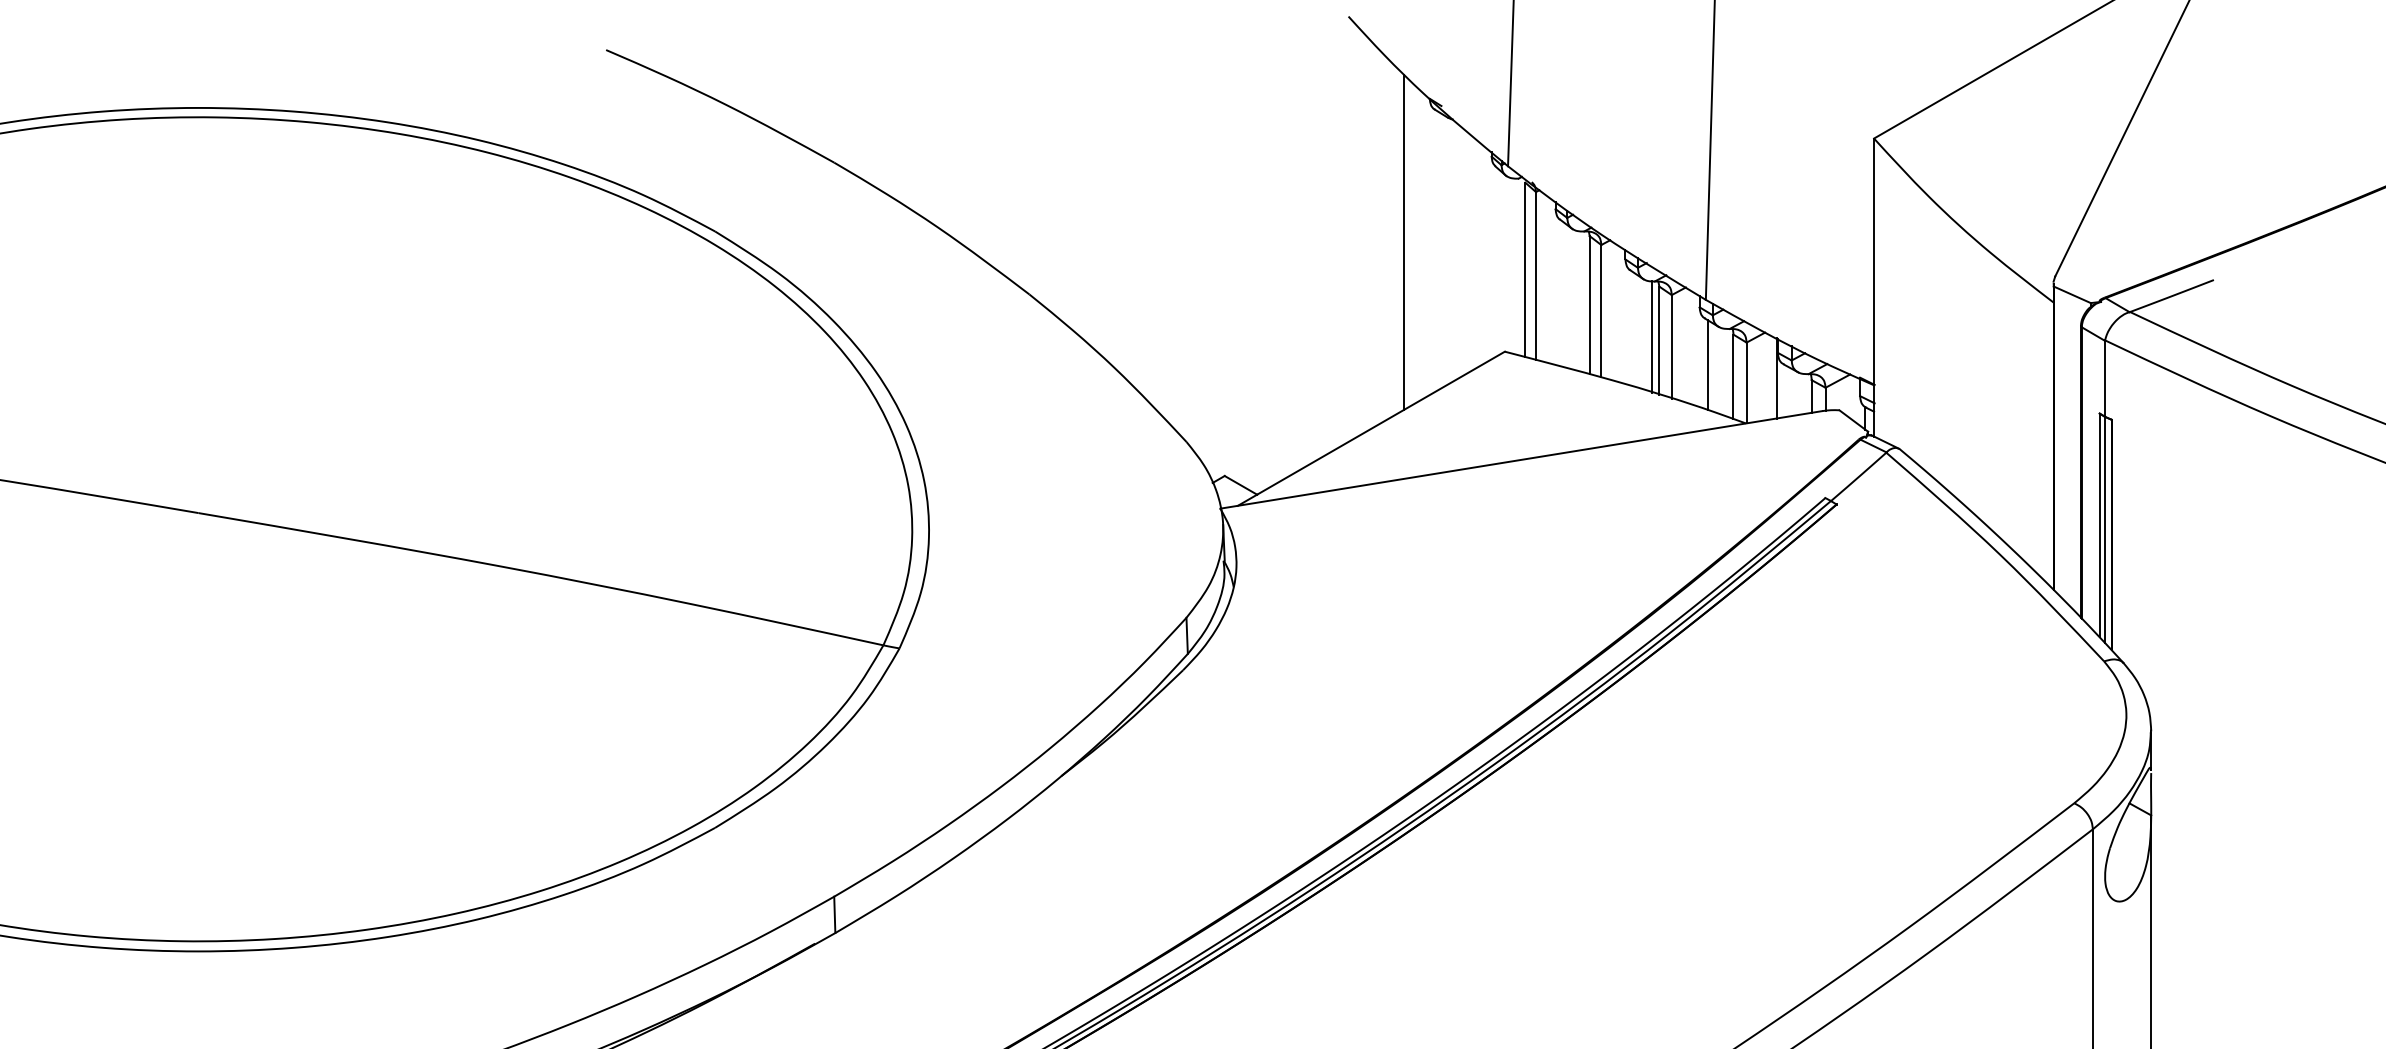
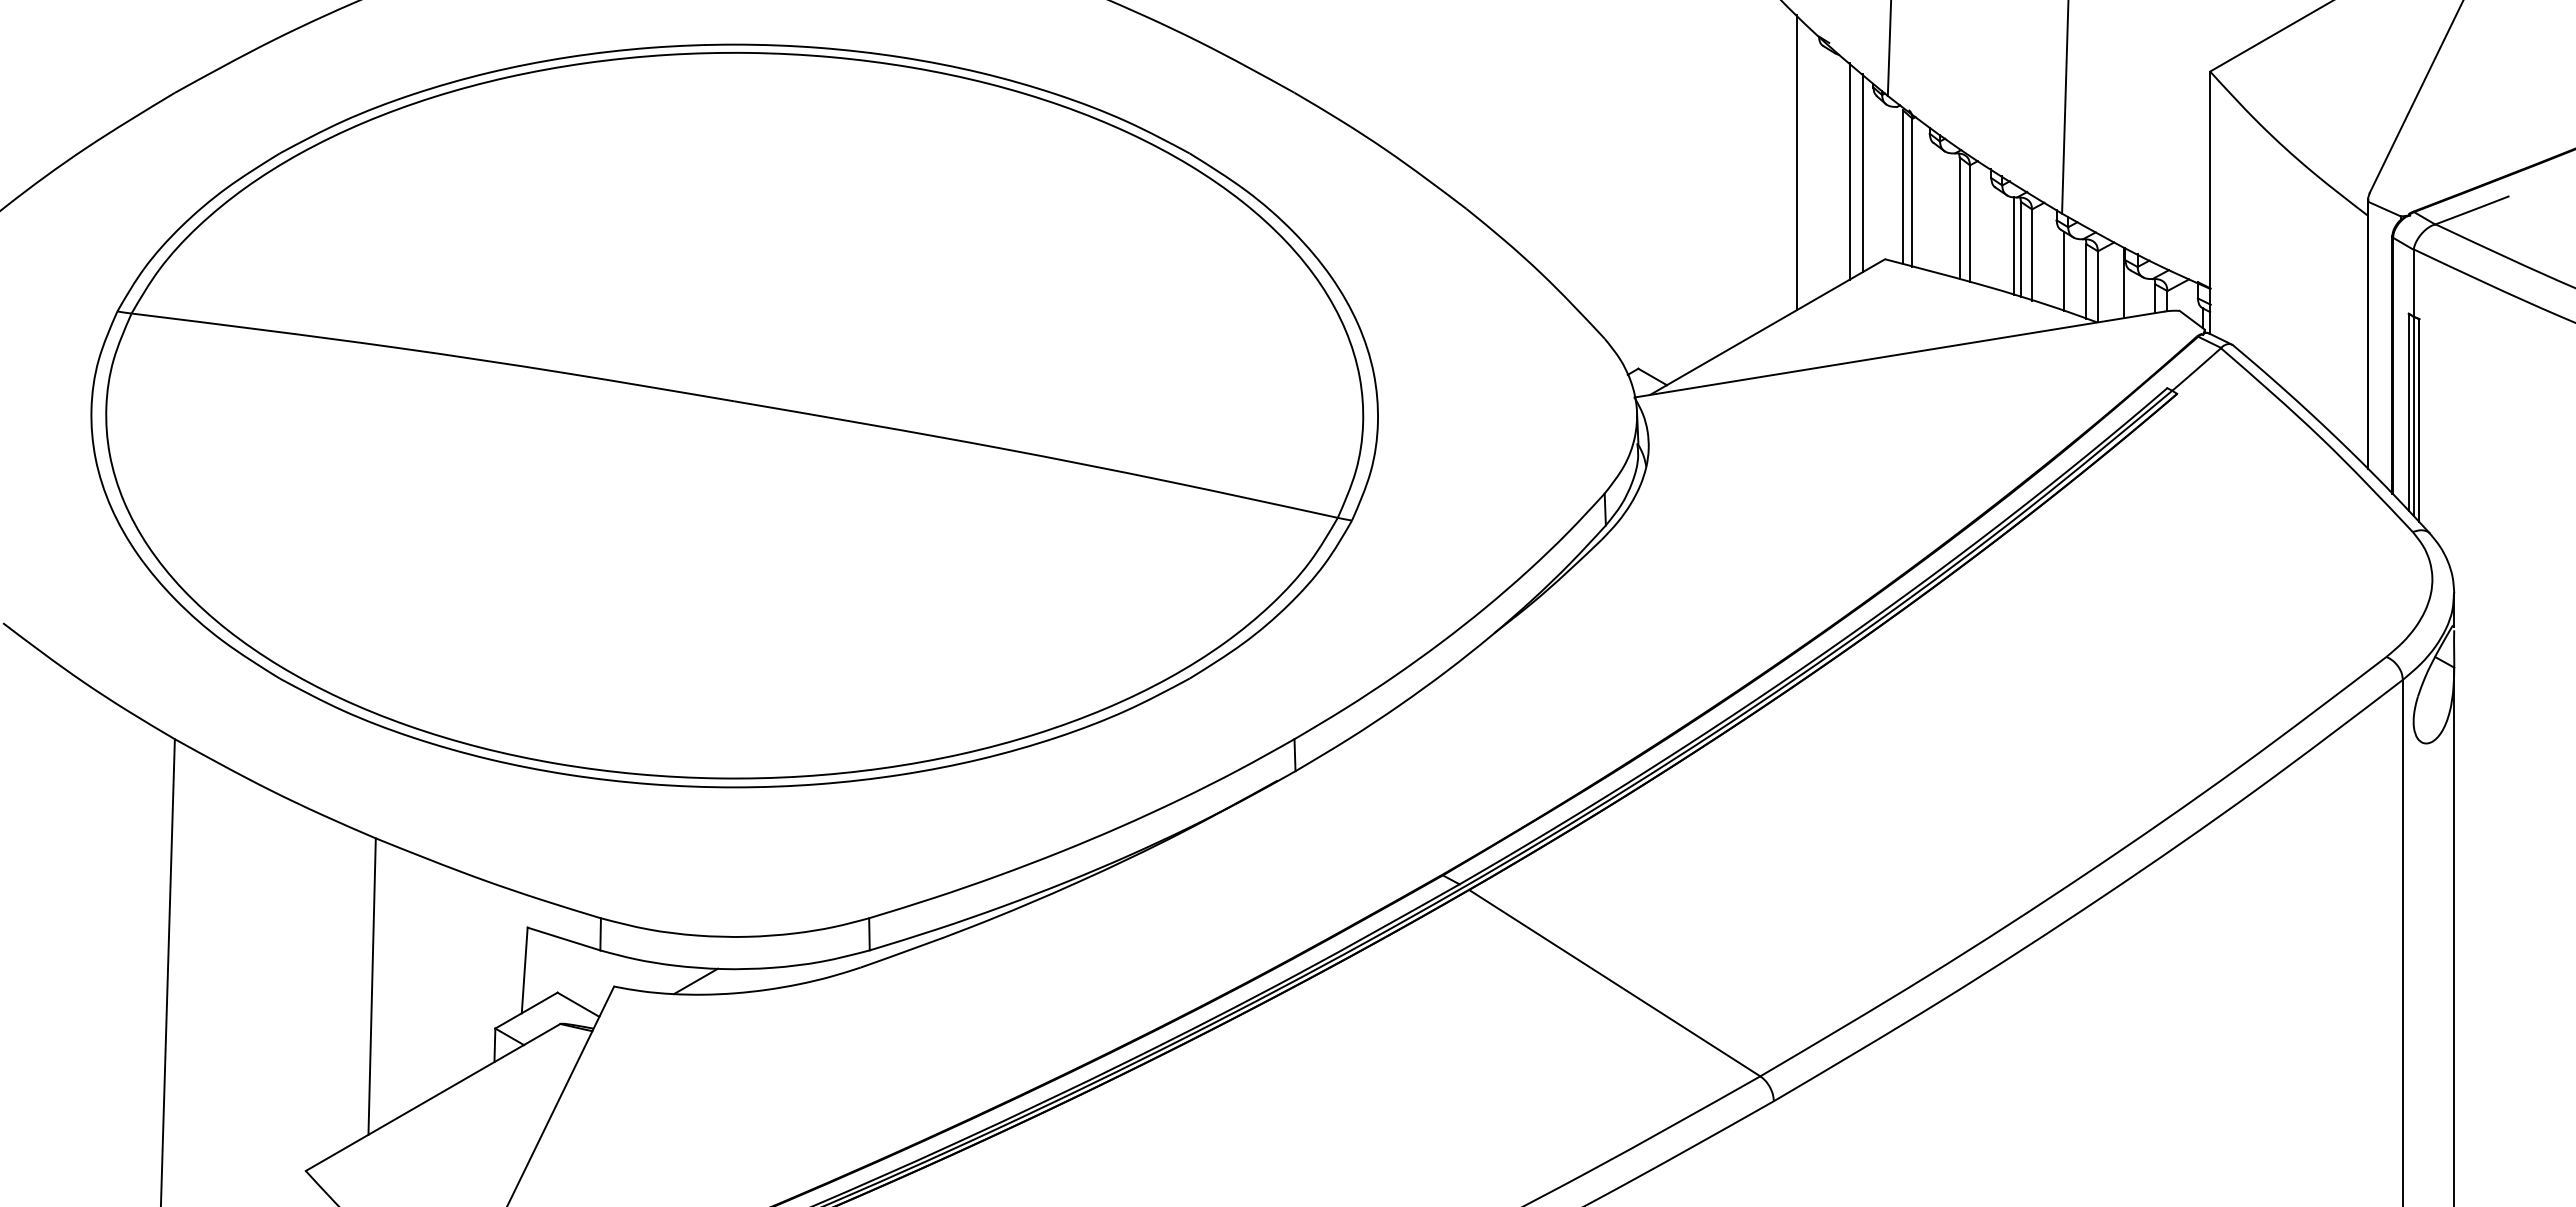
line: (1464, 252) -> (1849, 171), added
line: (1479, 254) -> (1862, 173), added

